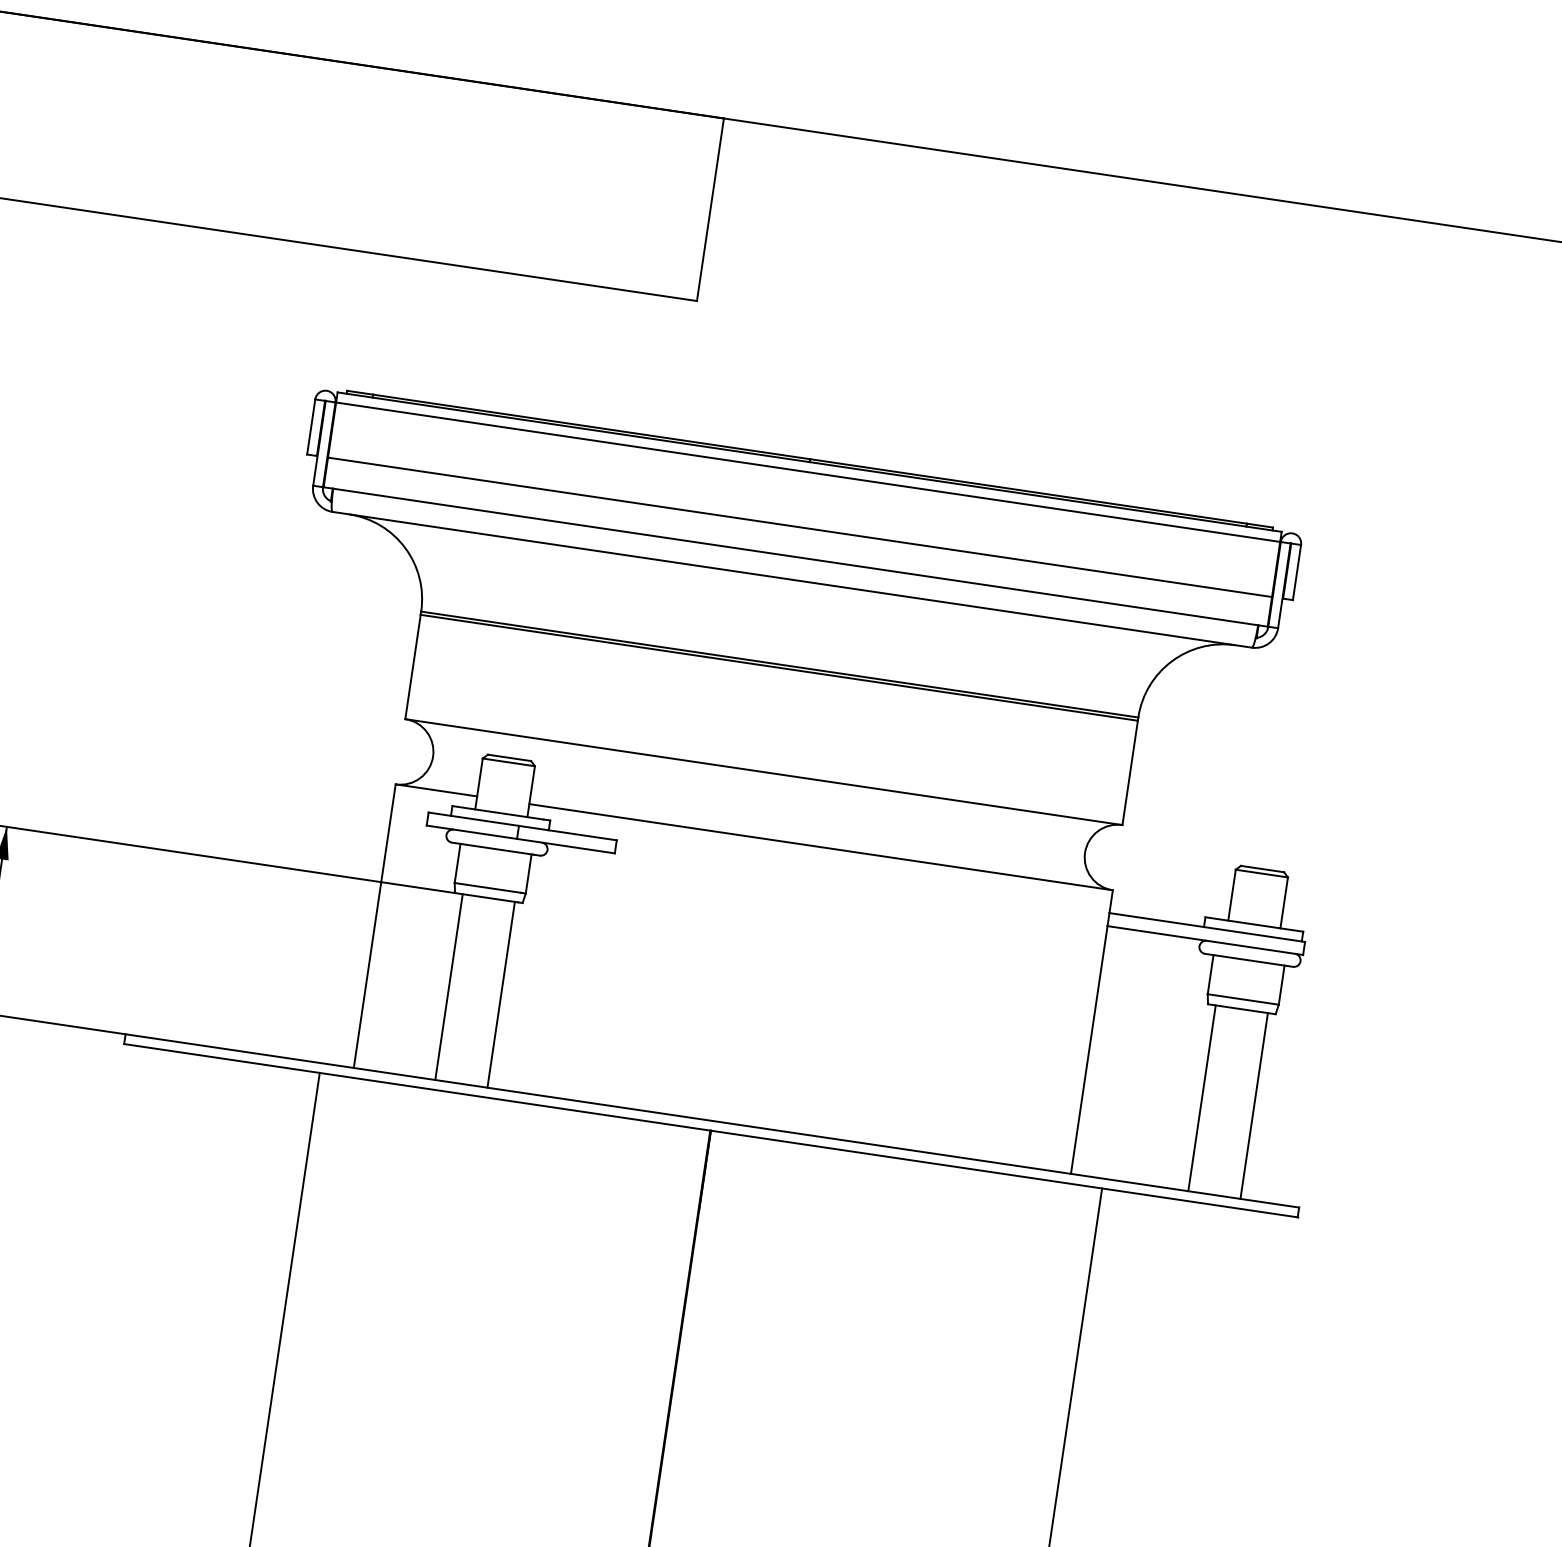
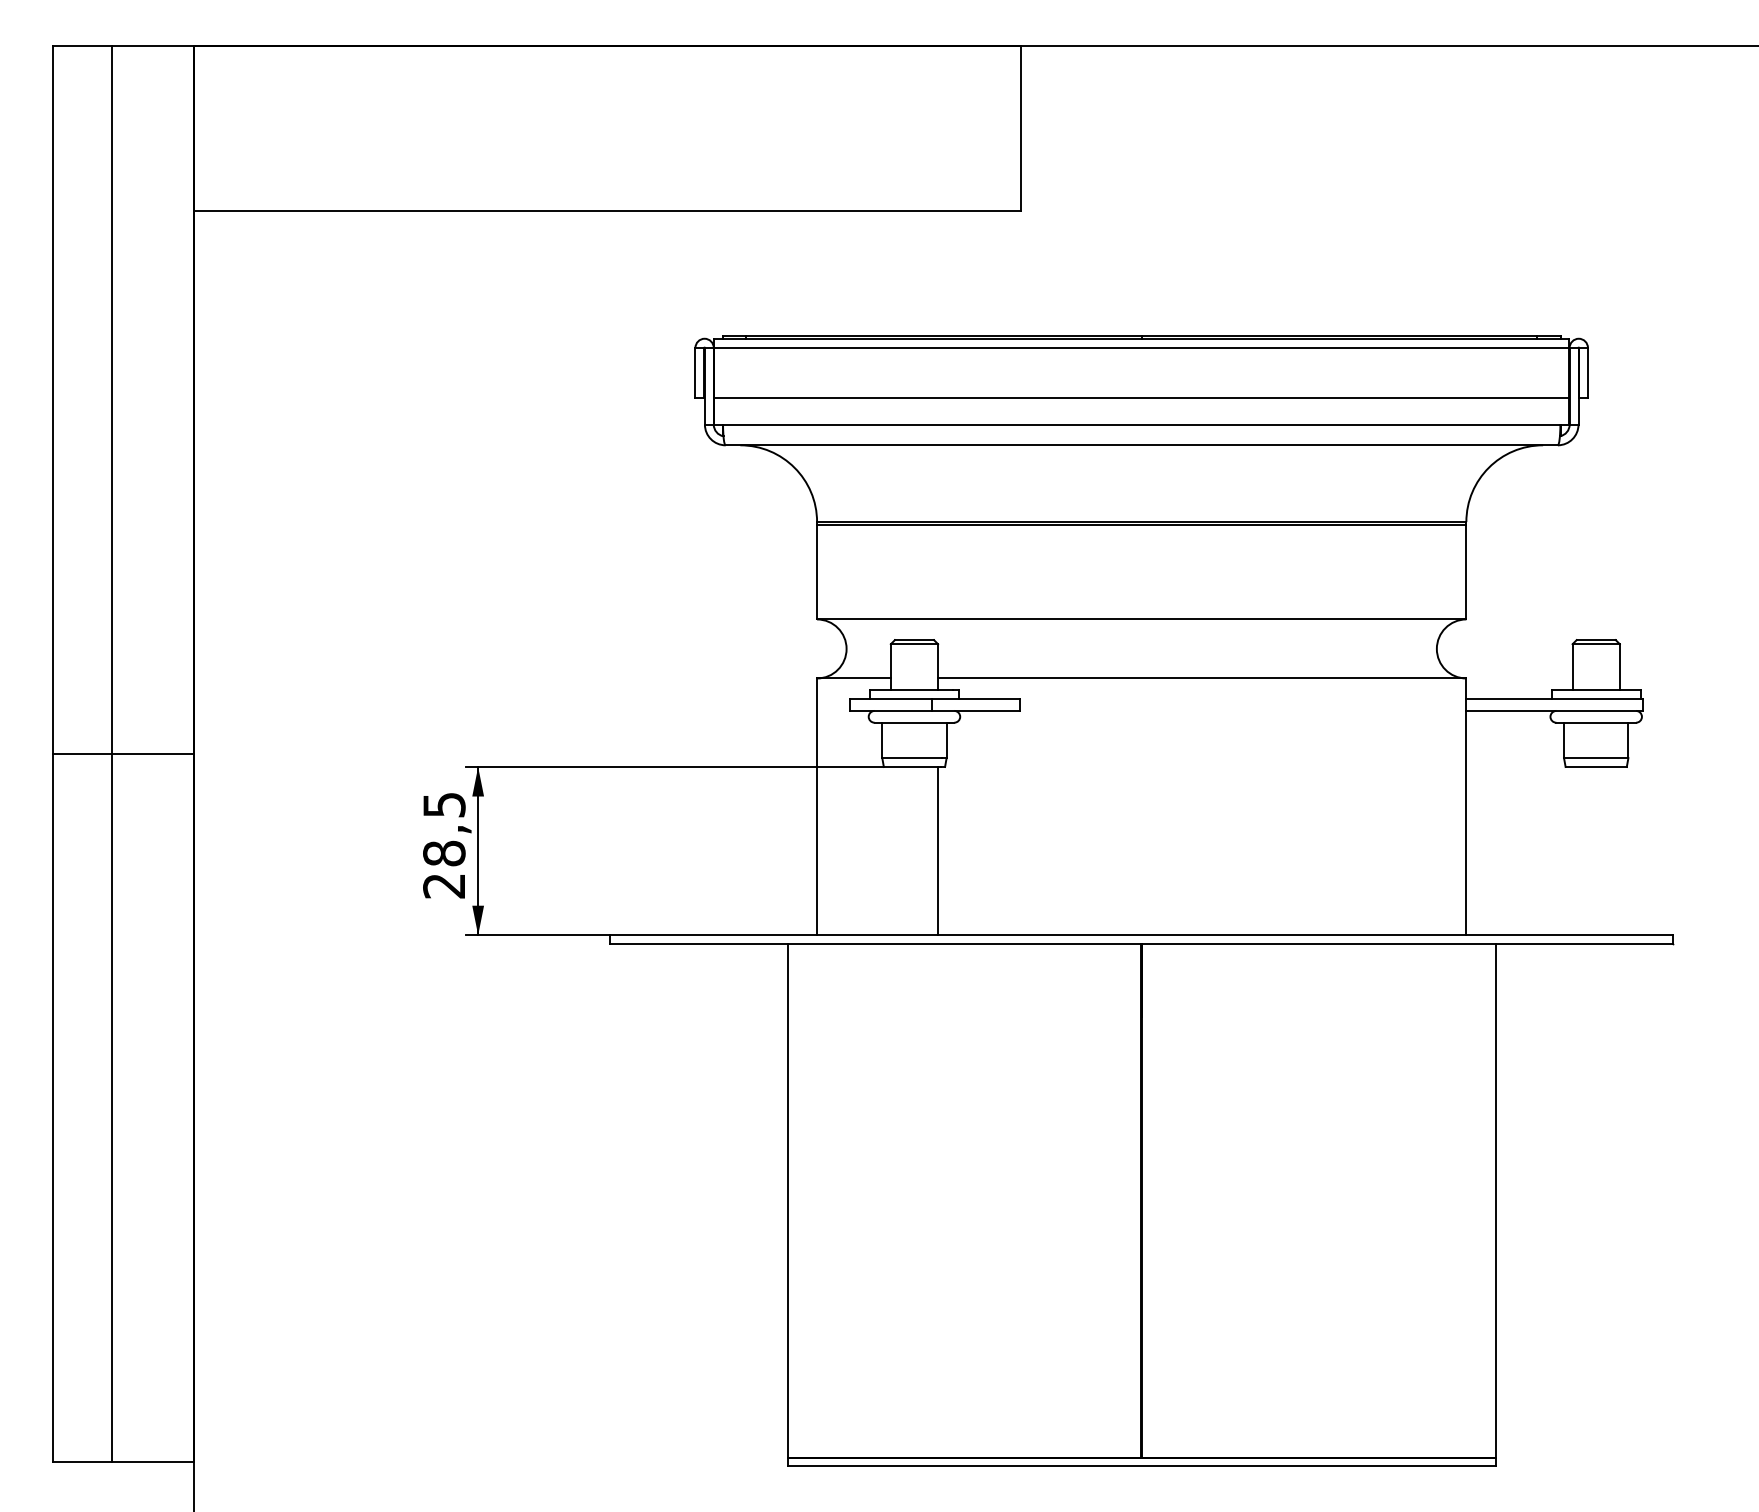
line: (448, 987) -> (890, 851), removed
line: (1201, 1098) -> (1572, 851), removed
line: (1253, 1106) -> (1619, 851), removed

